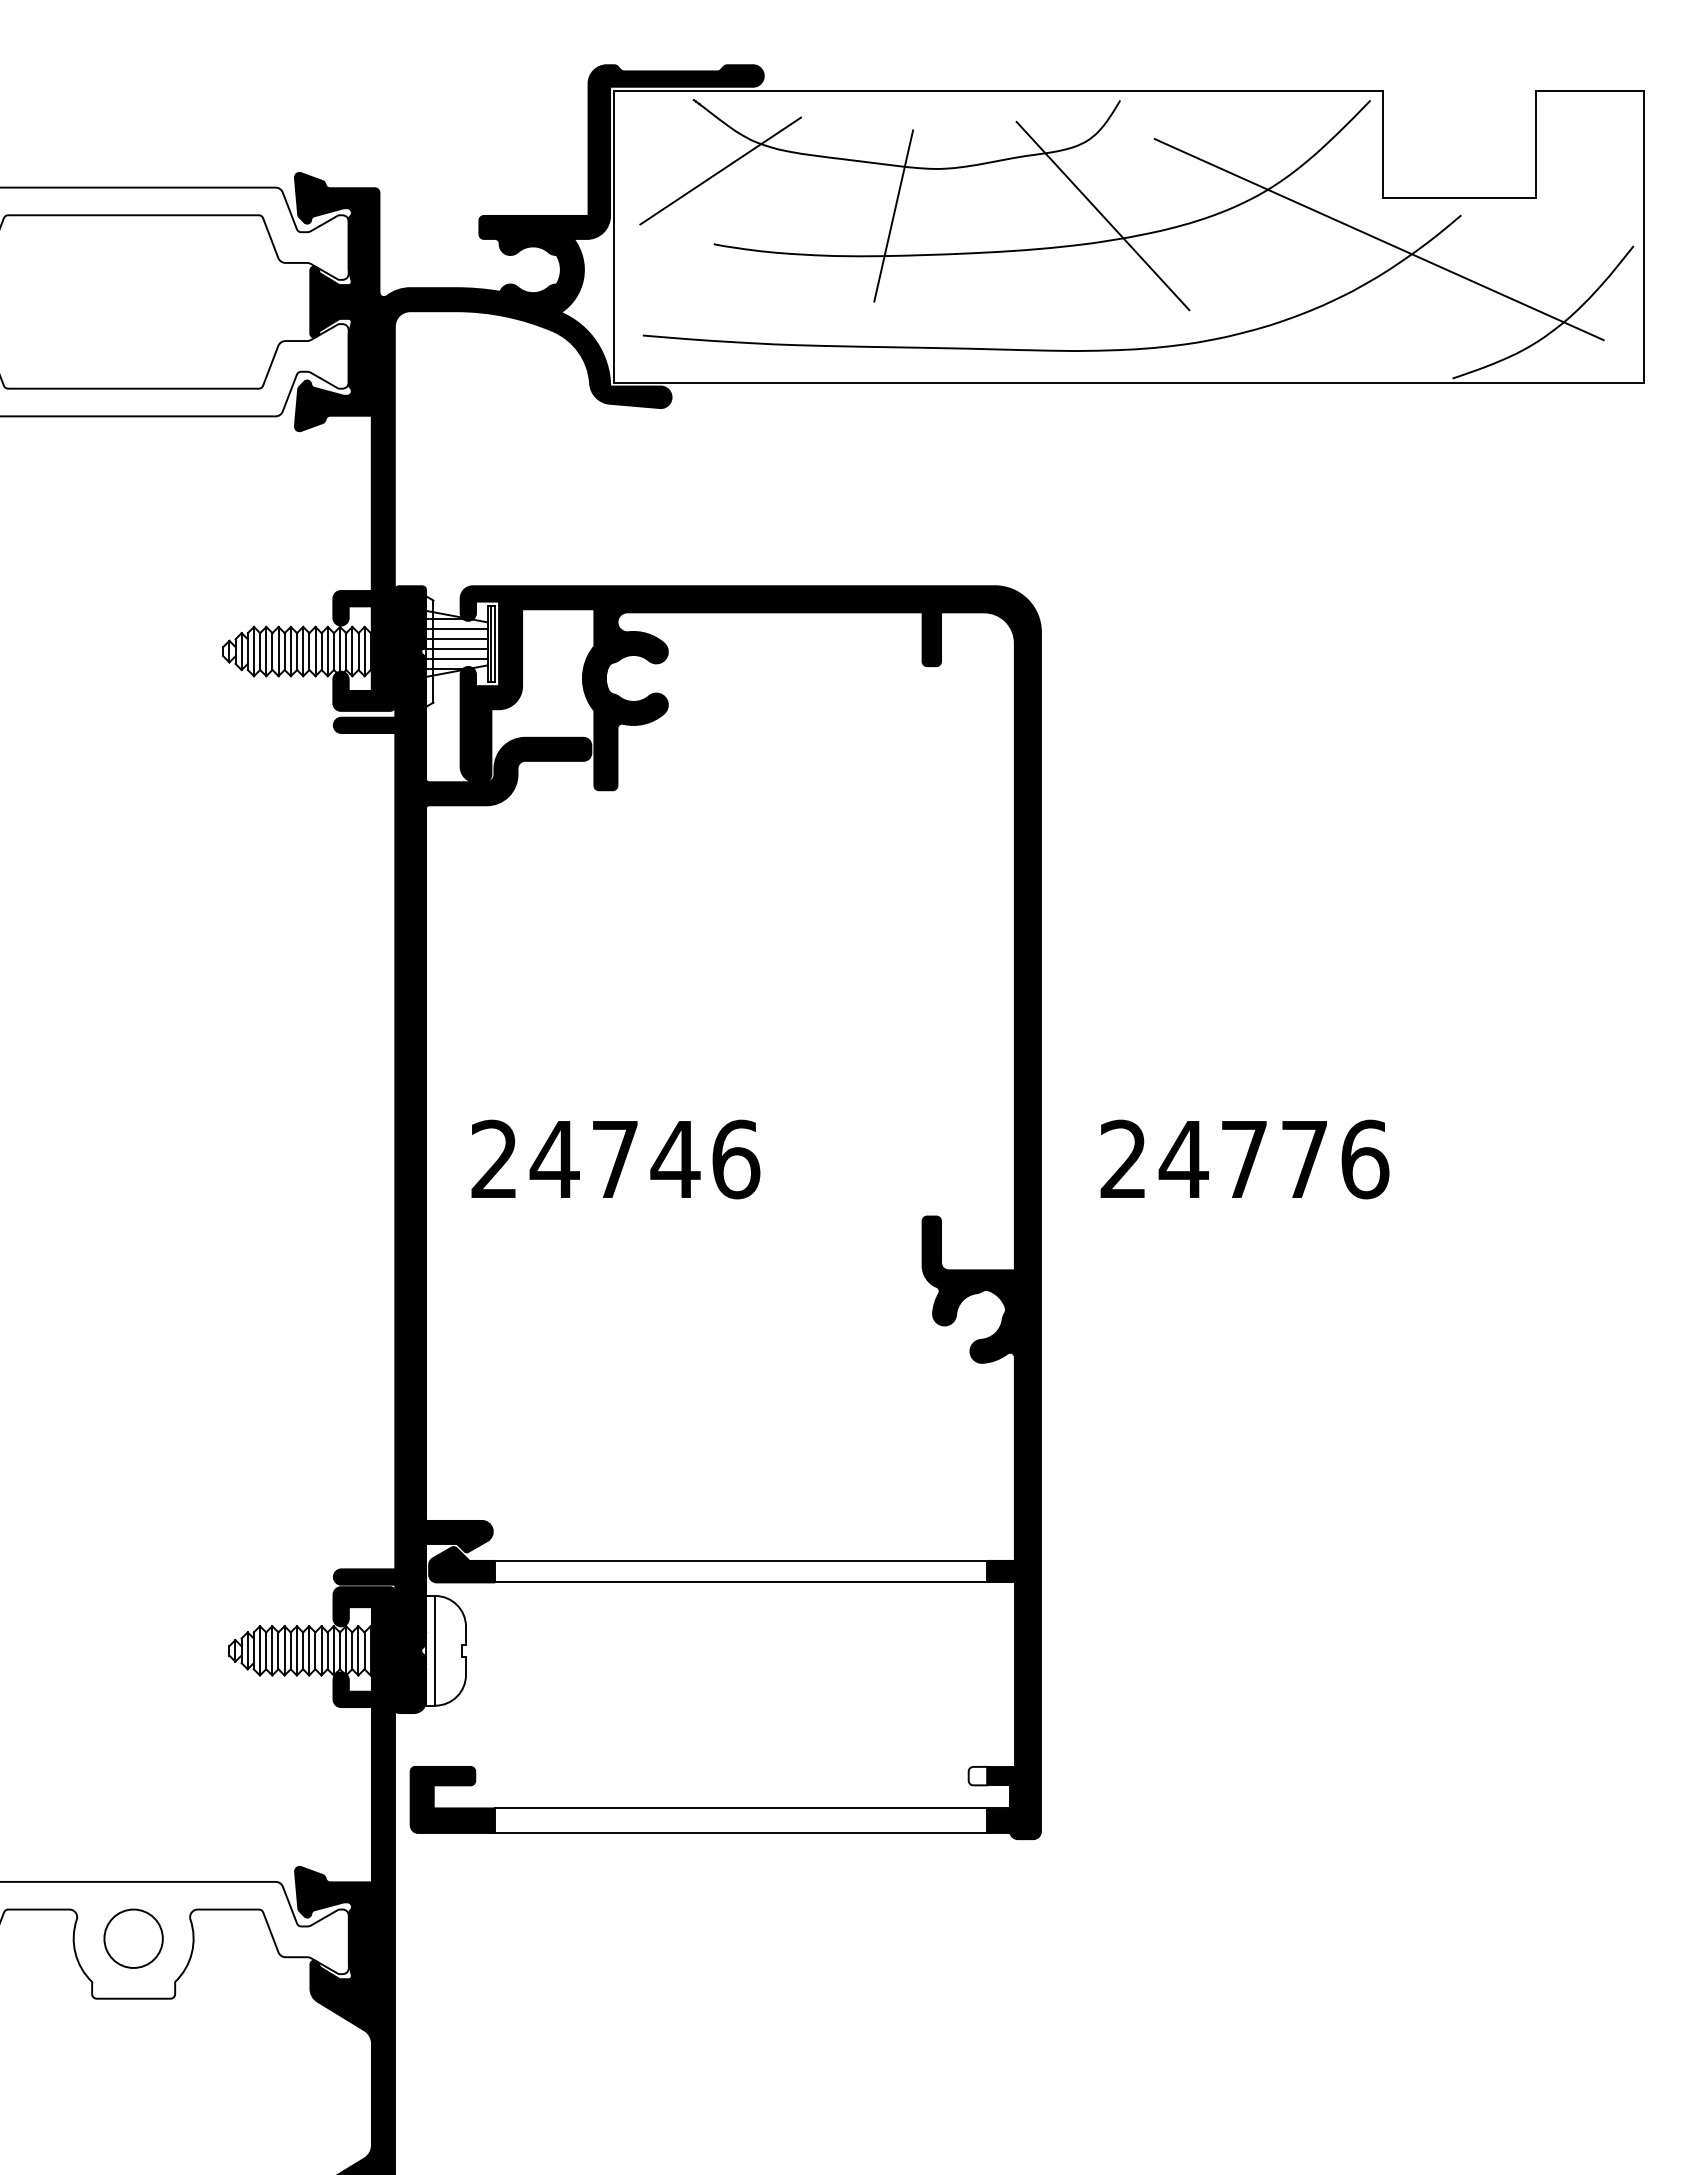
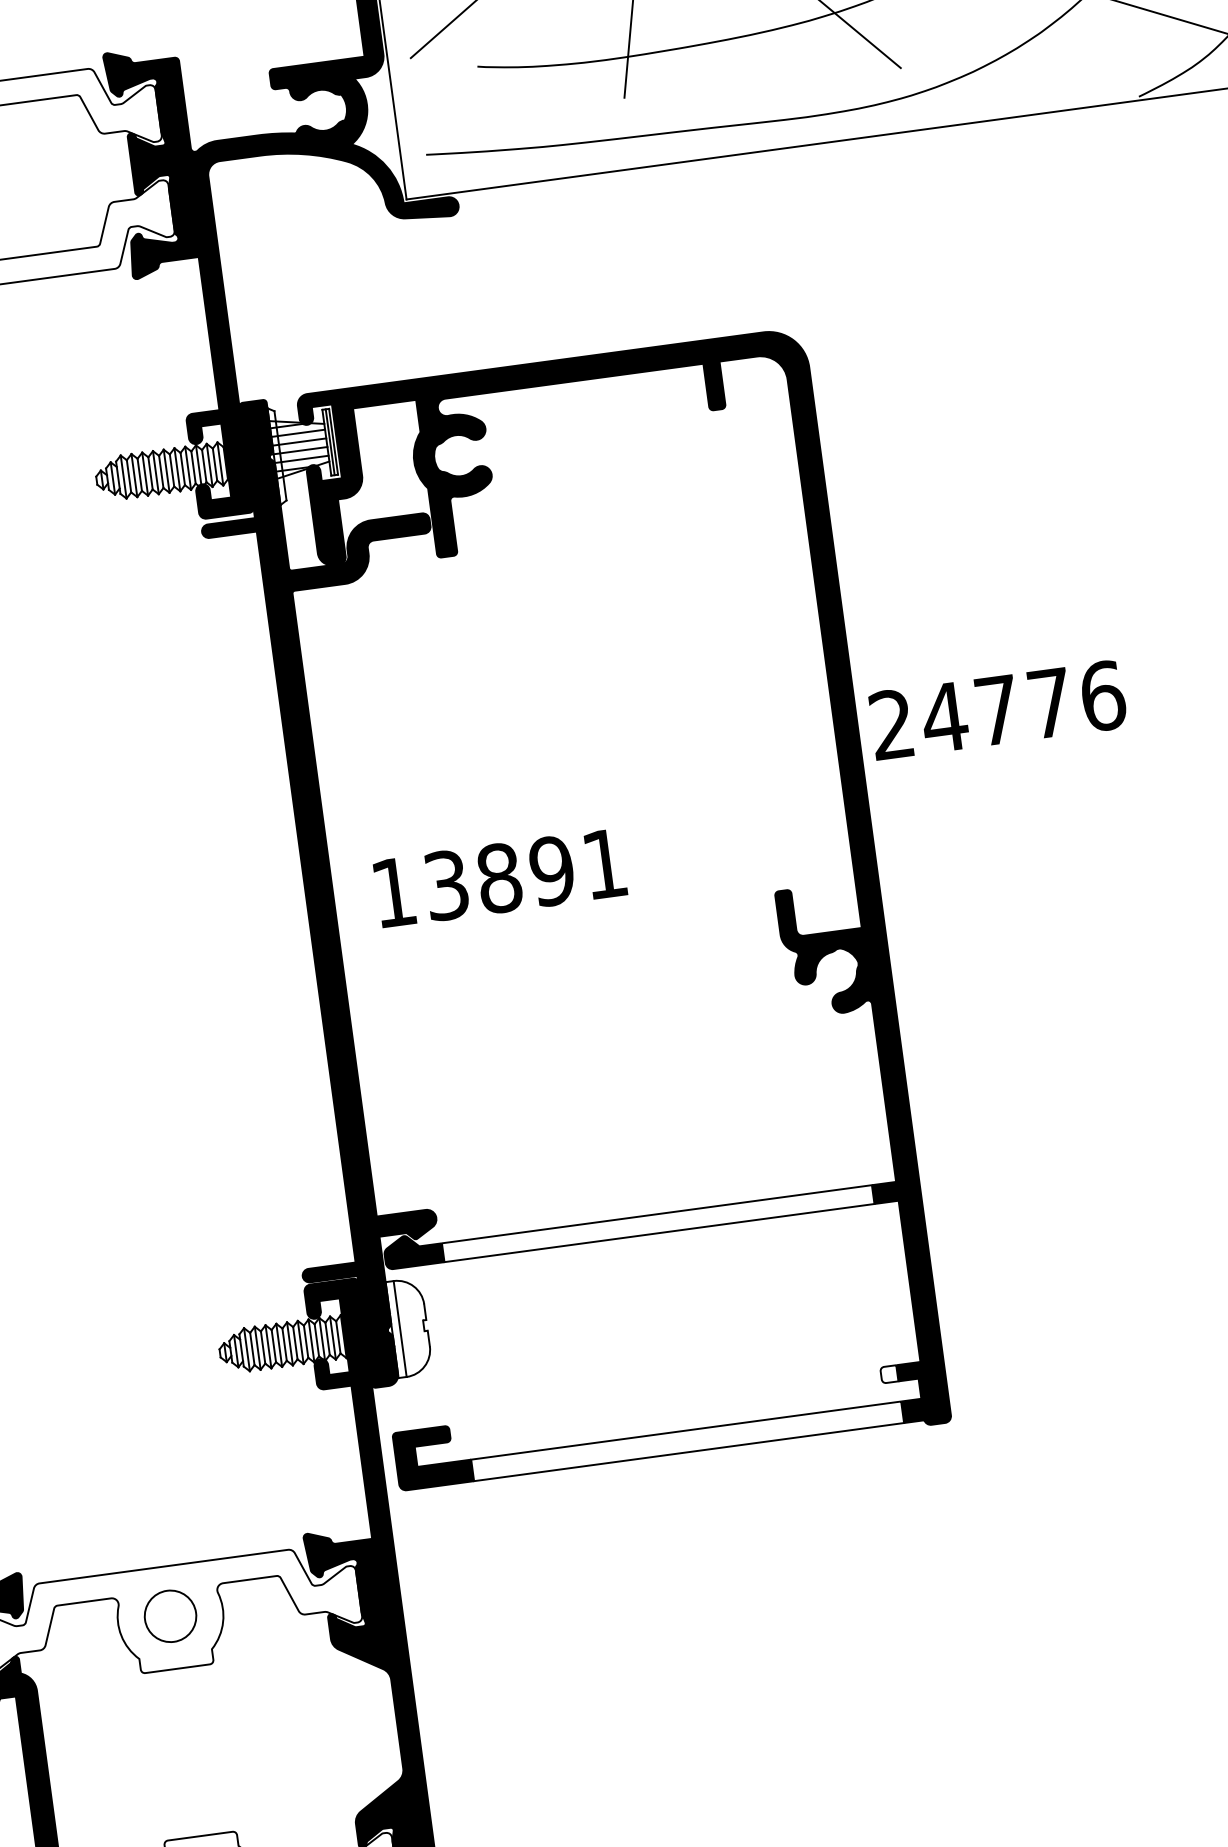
text: (615, 1159) -> (499, 878), 24746 -> 13891
text: (1244, 1159) -> (997, 710), moved

